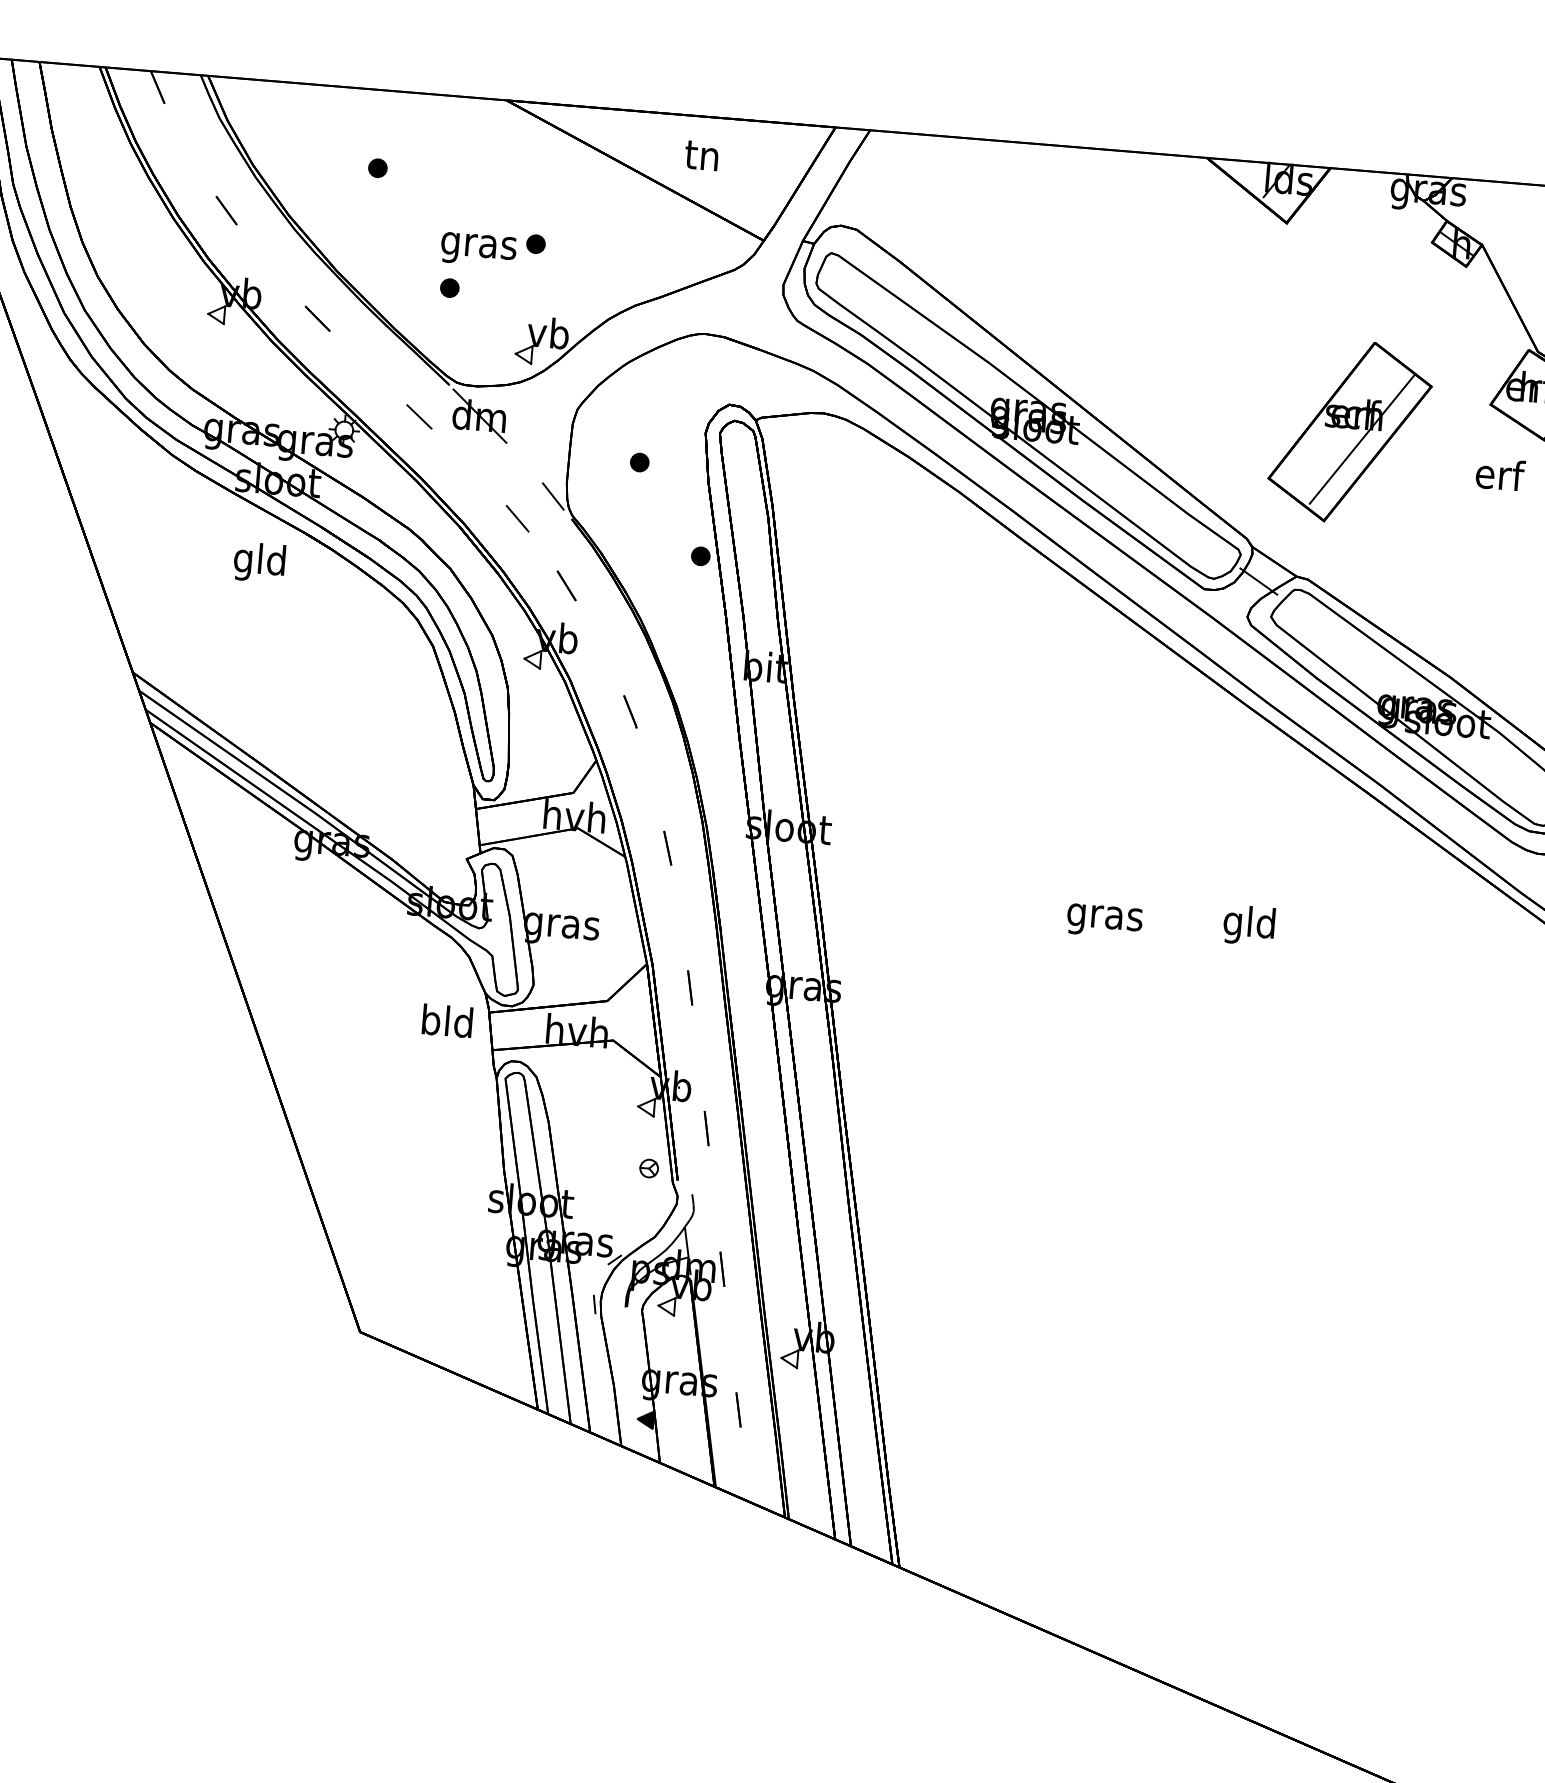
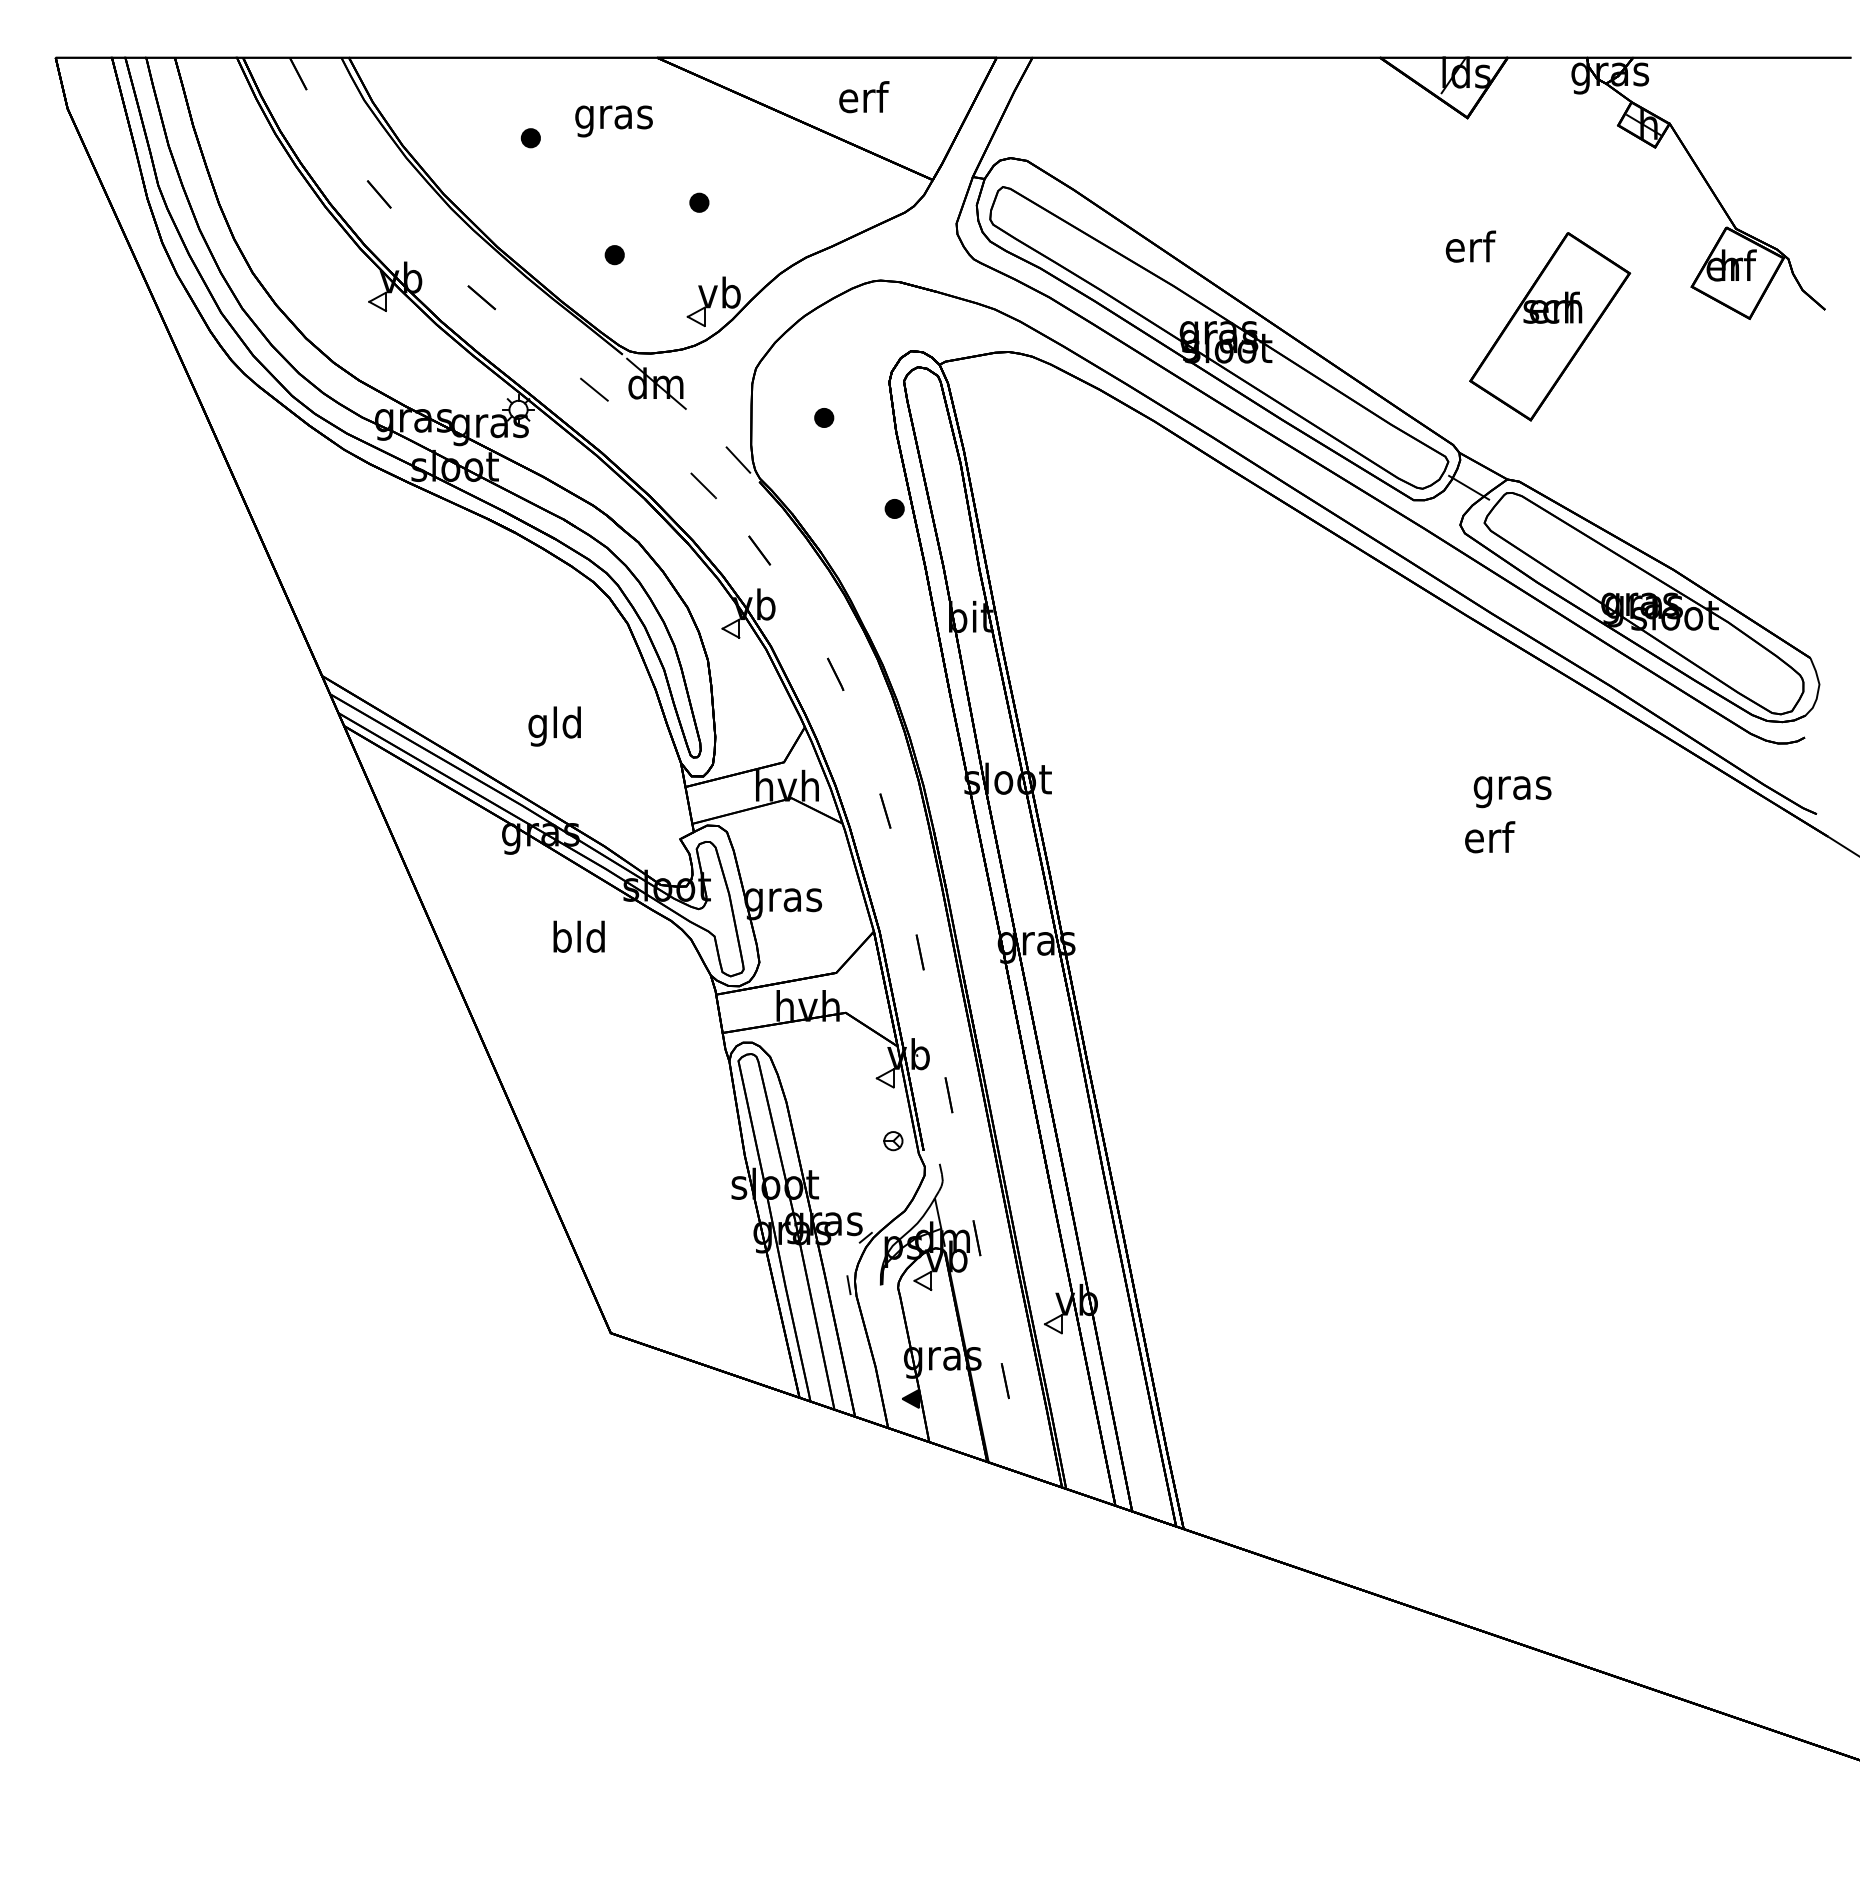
text: (704, 155) -> (864, 97), tn -> erf
text: (478, 249) -> (613, 121), moved
line: (1361, 439) -> (1562, 333), removed
text: (1500, 474) -> (1470, 246), moved
text: (259, 562) -> (554, 726), moved
text: (1104, 921) -> (1512, 792), moved
text: (1249, 925) -> (1488, 841), gld -> erf
text: (446, 1020) -> (578, 936), moved

